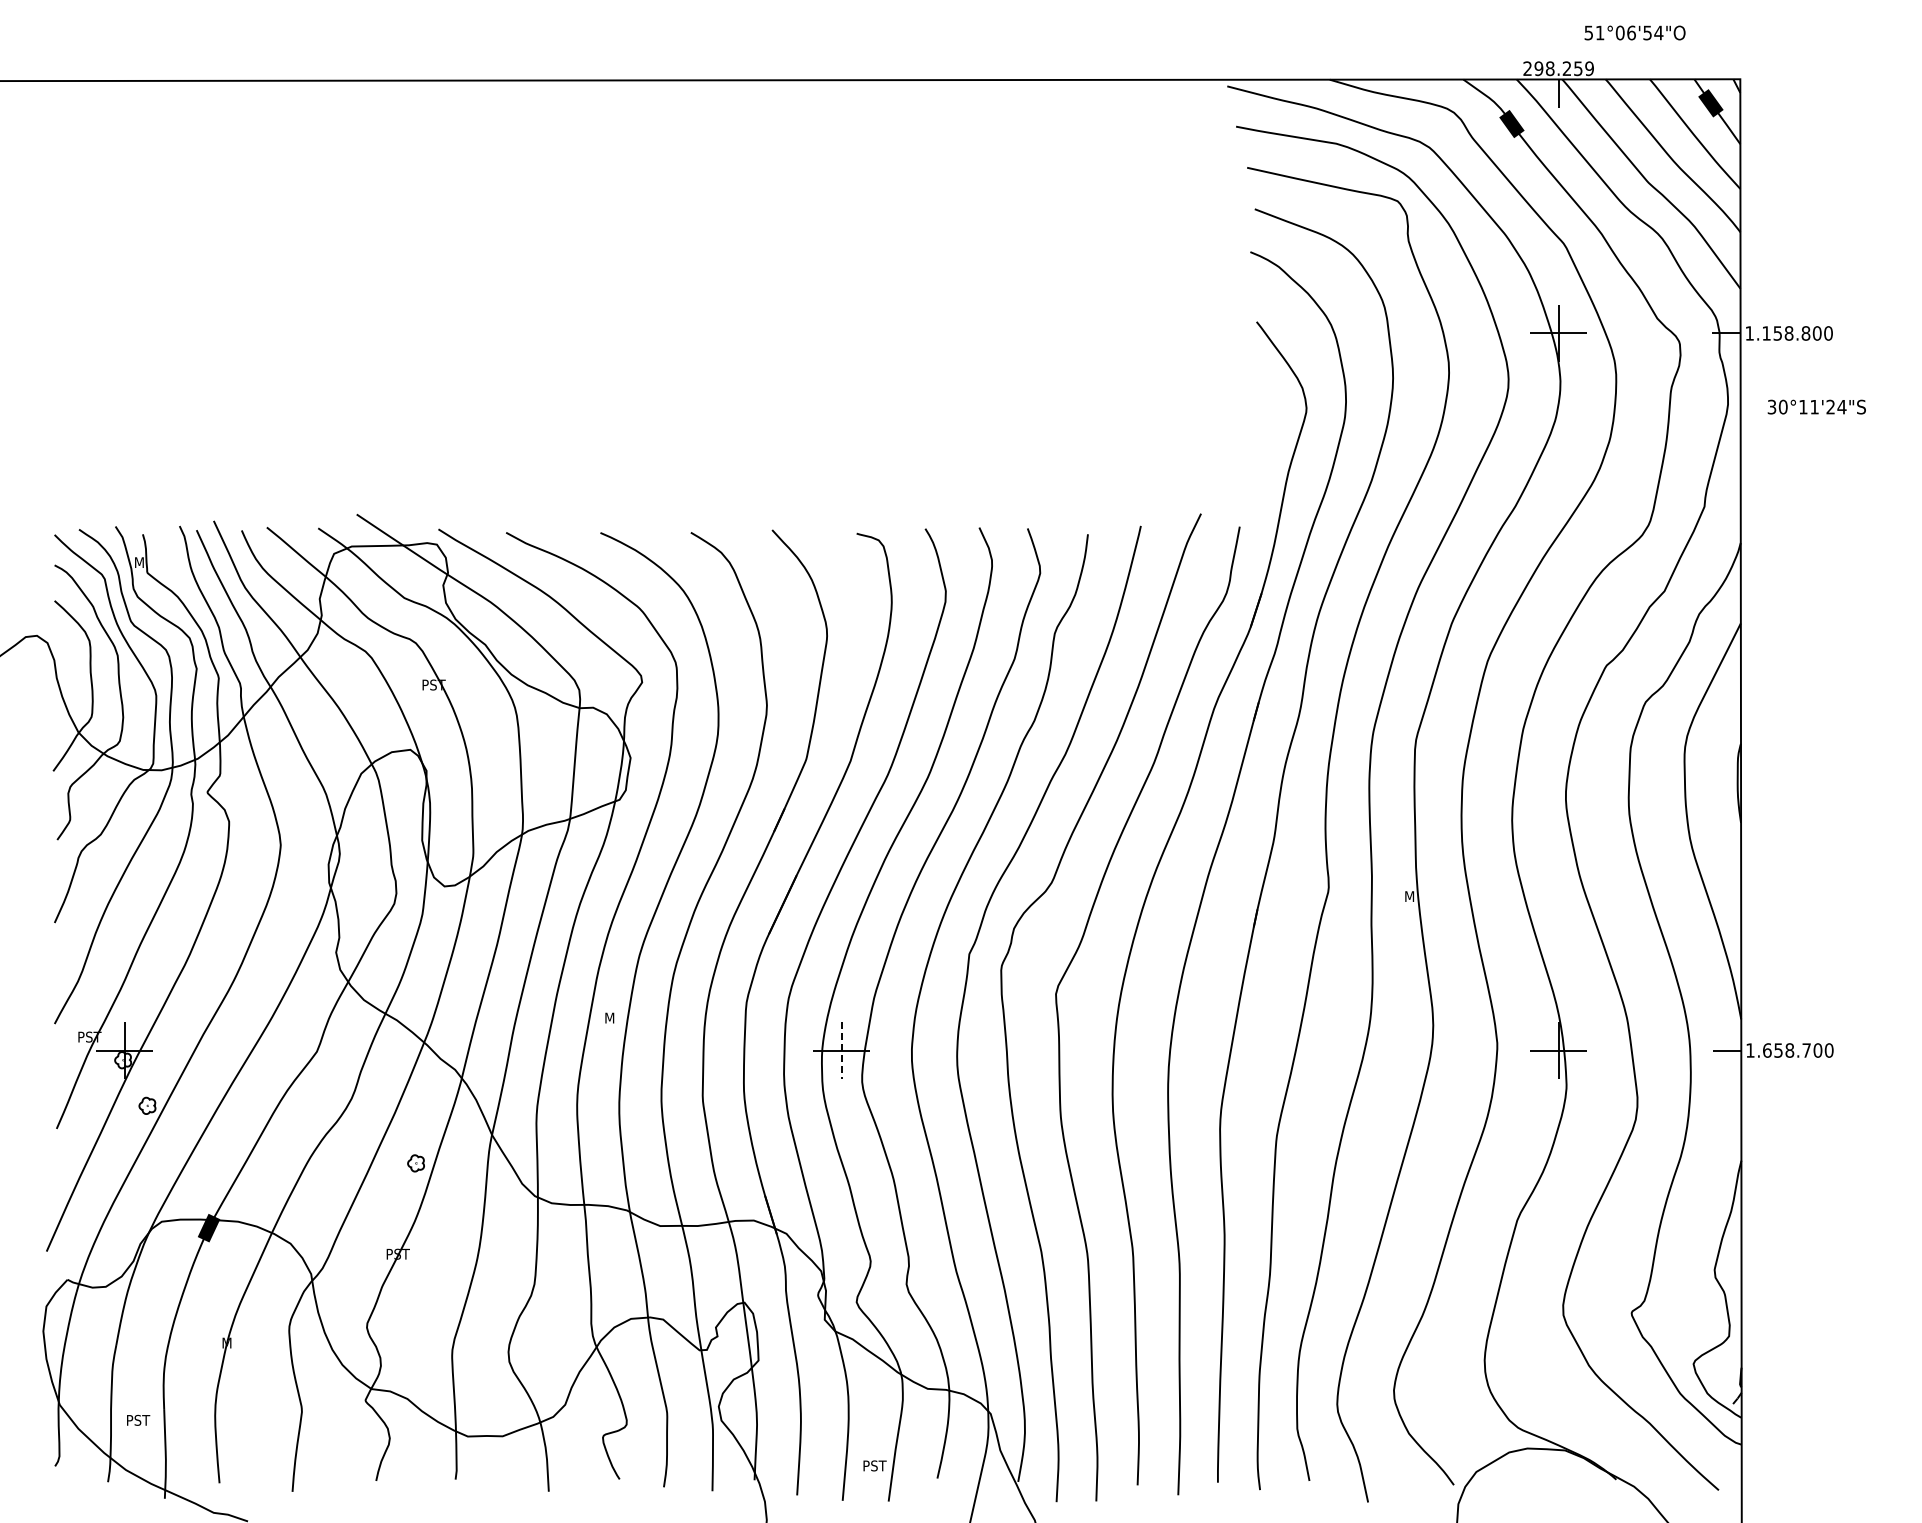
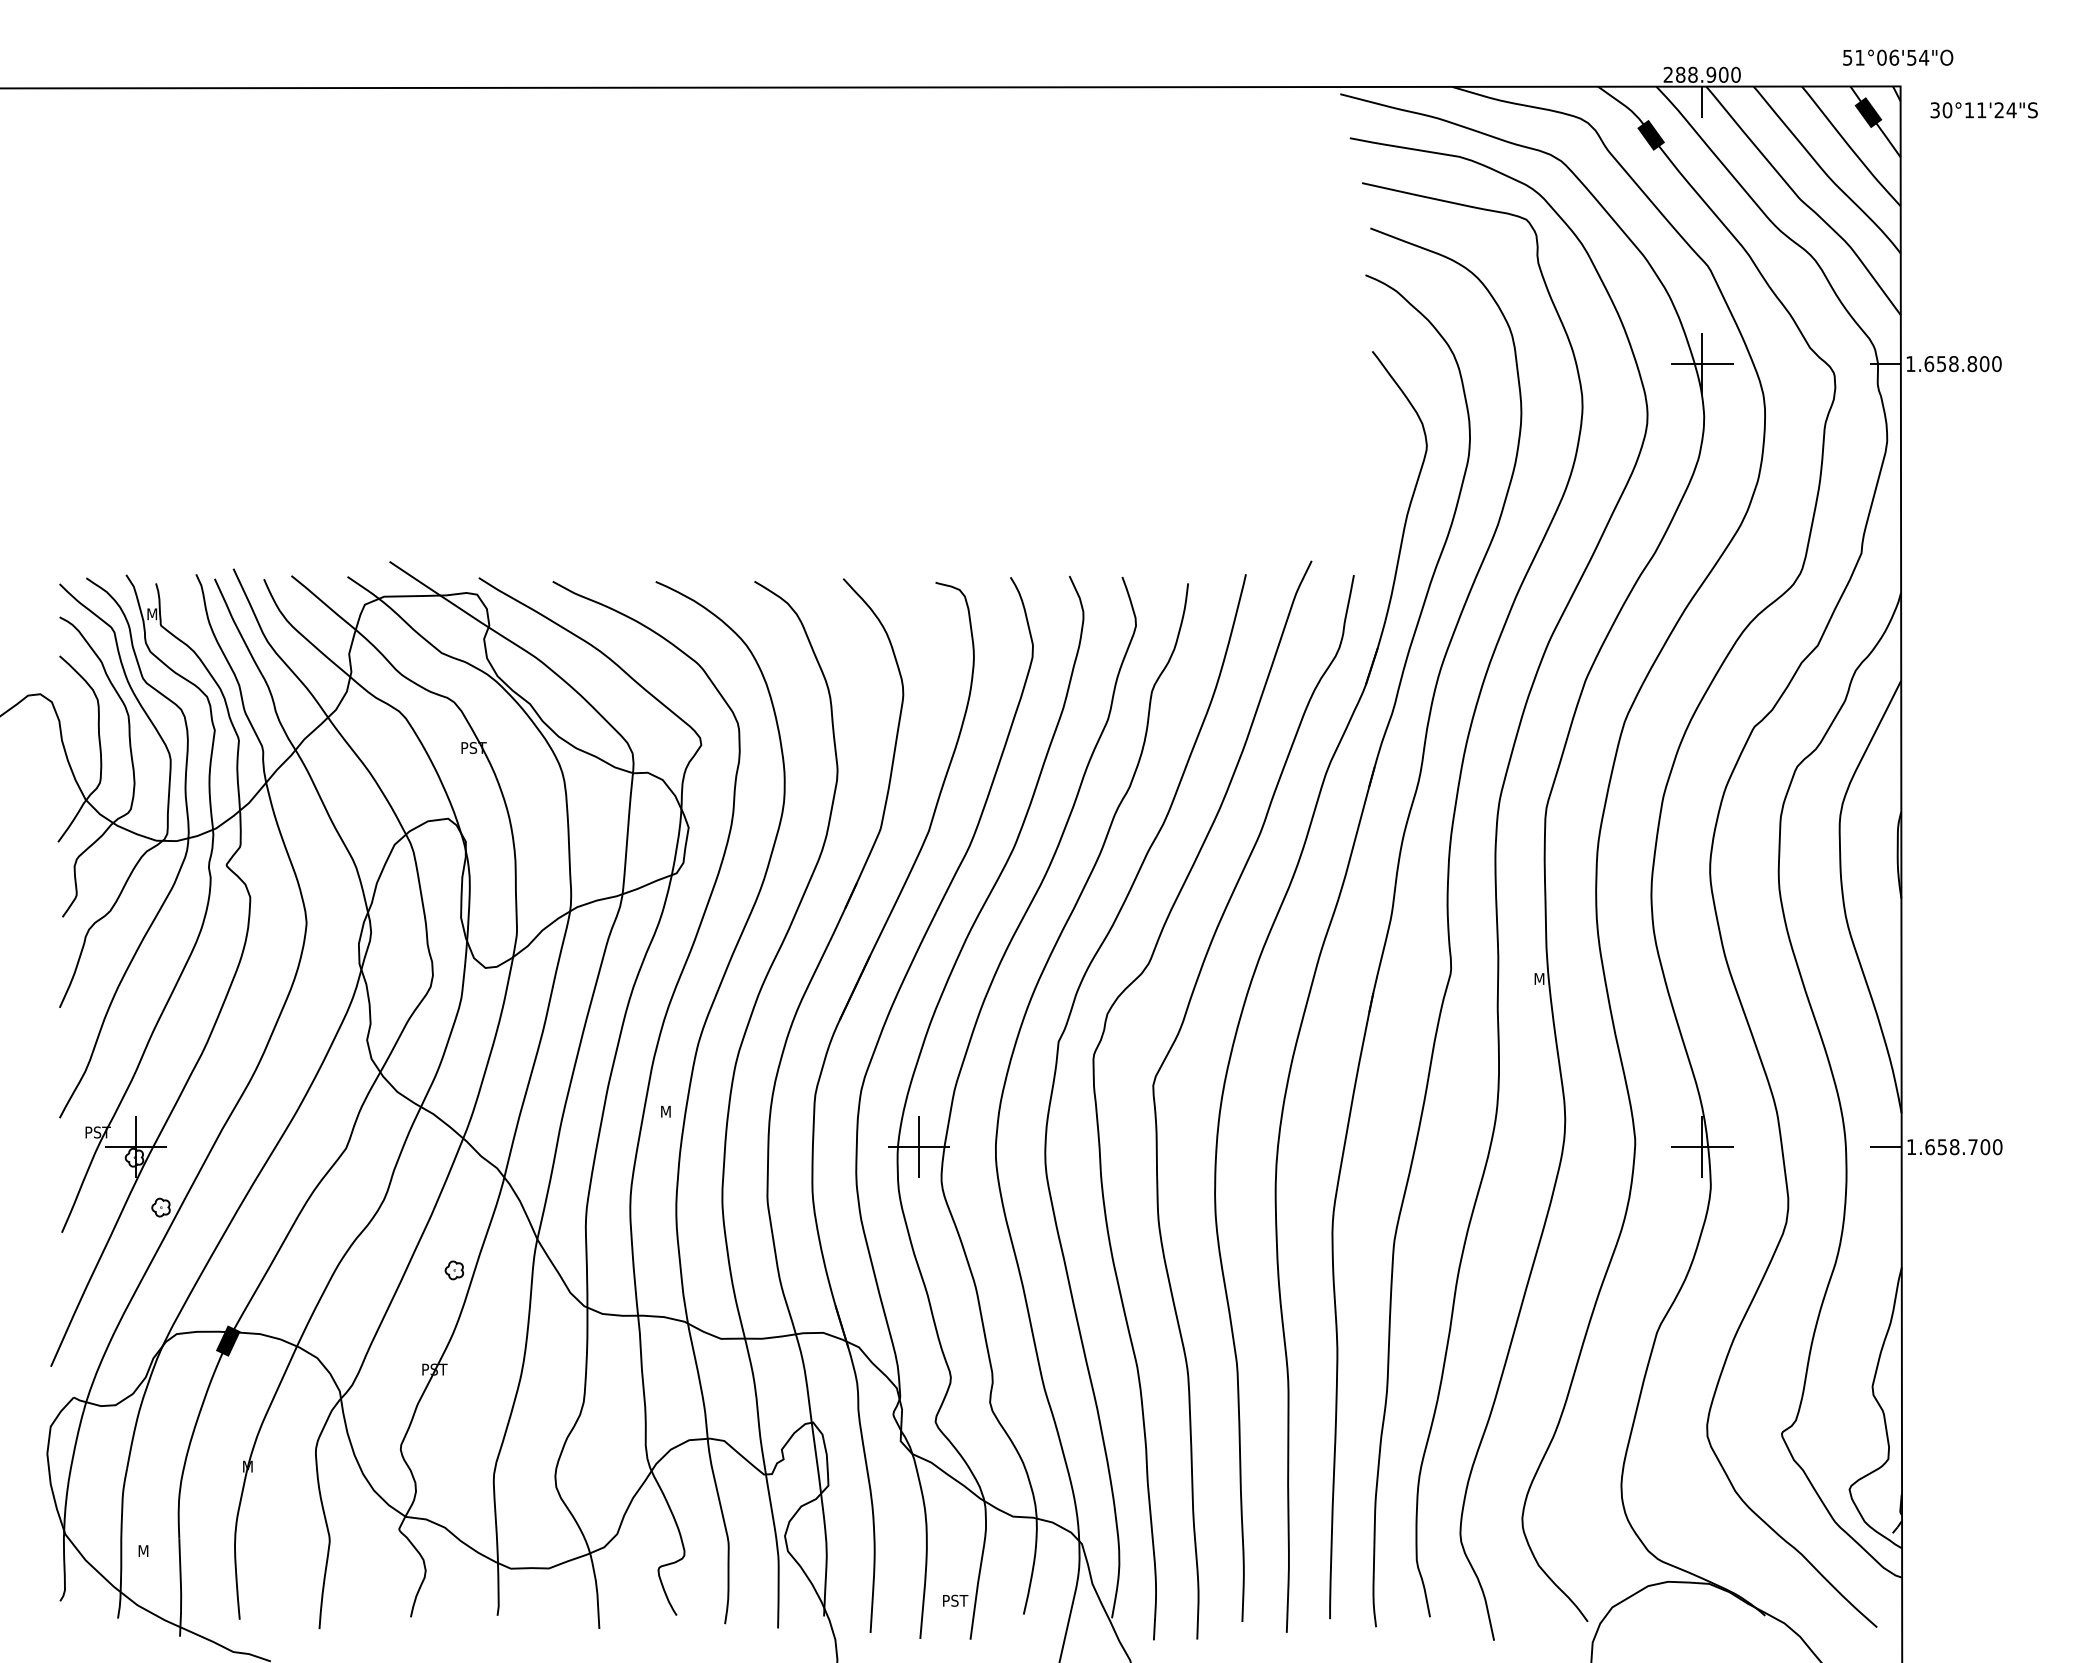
text: (1634, 32) -> (1897, 57), moved
text: (1563, 68) -> (1707, 74), 298.259 -> 288.900
text: (1766, 333) -> (1929, 364), 1.158.800 -> 1.658.800
text: (1816, 406) -> (1983, 109), moved
line: (841, 1050) -> (918, 1147), dashed -> solid
text: (139, 1419) -> (152, 1550), PST -> M

